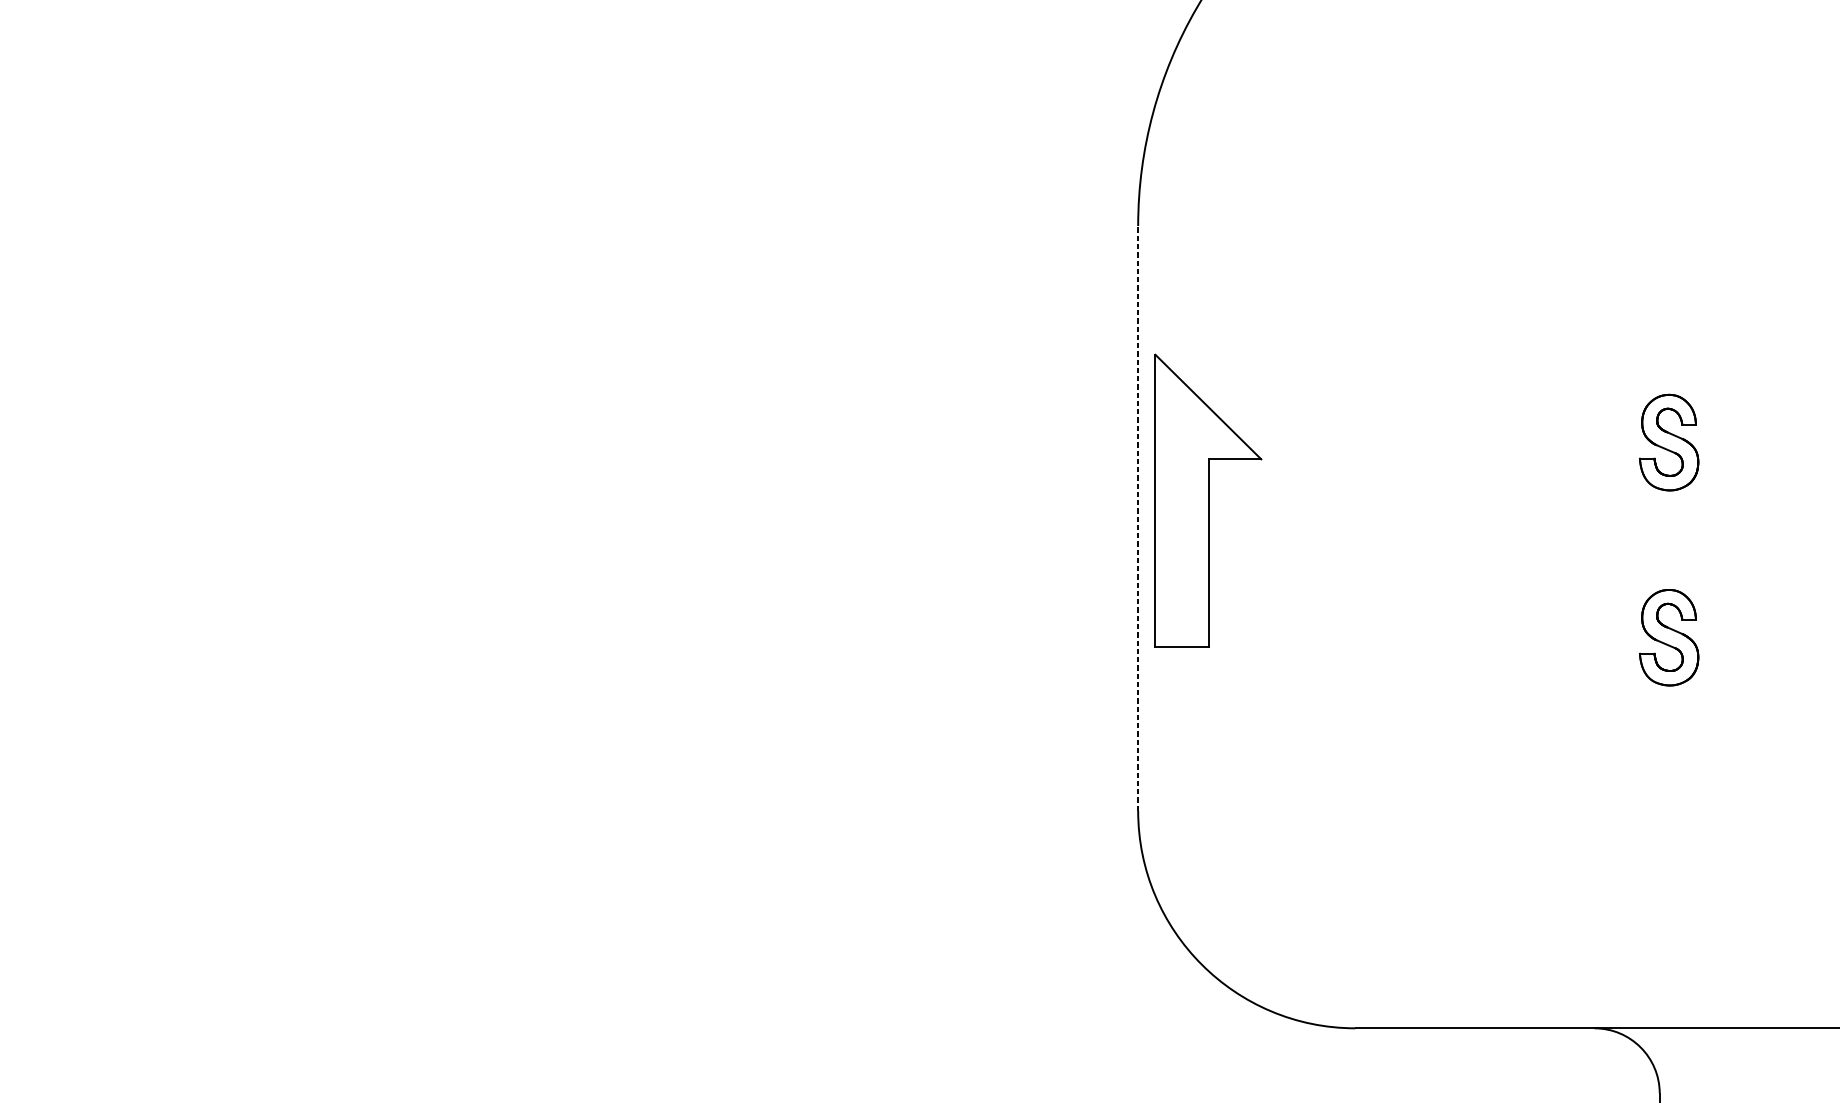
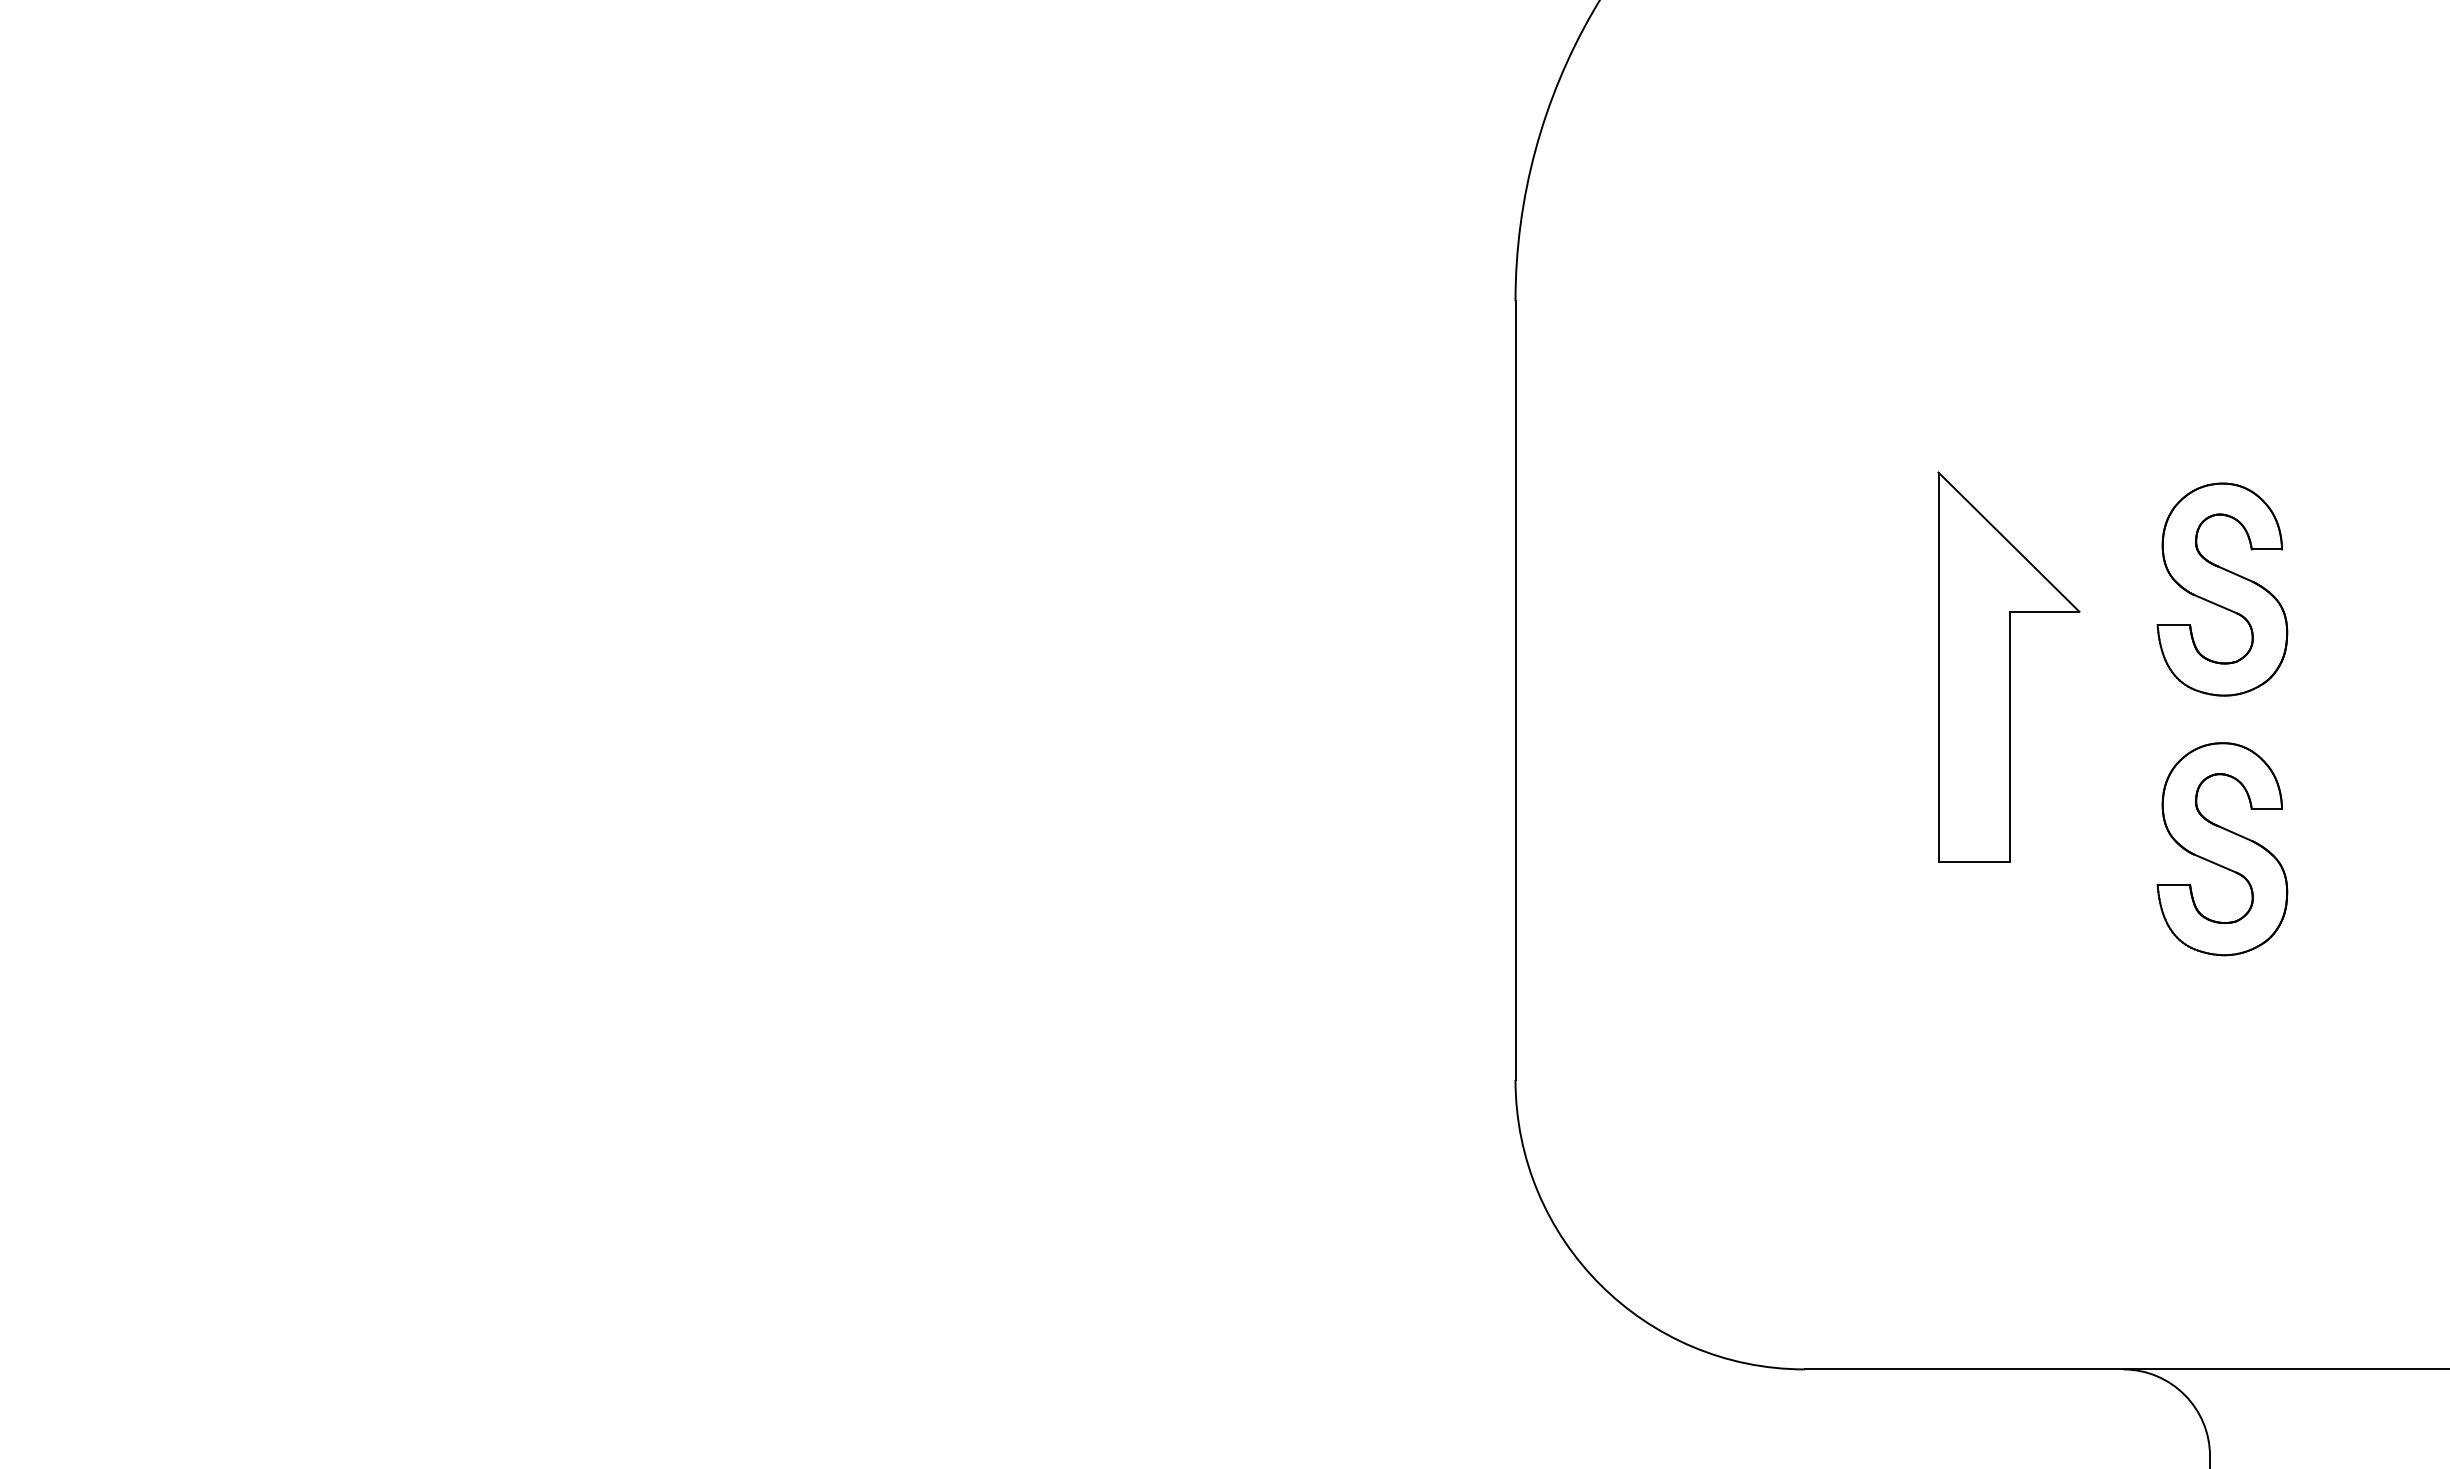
part: (1669, 442) -> (2222, 589), size x1.67
part: (1208, 500) -> (2008, 666), moved
line: (1138, 518) -> (1515, 690), dashed -> solid
part: (1669, 637) -> (2222, 849), size x1.67

